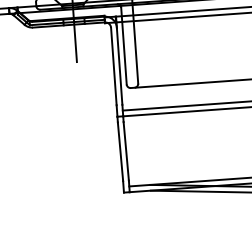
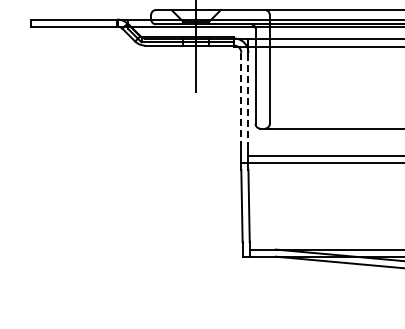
line: (119, 65) -> (248, 100), solid -> dashed
line: (113, 66) -> (241, 100), solid -> dashed

